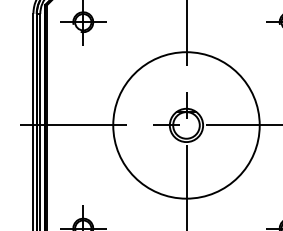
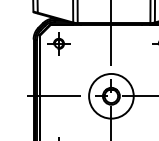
circle: (186, 125) -> (111, 96), size x0.6

